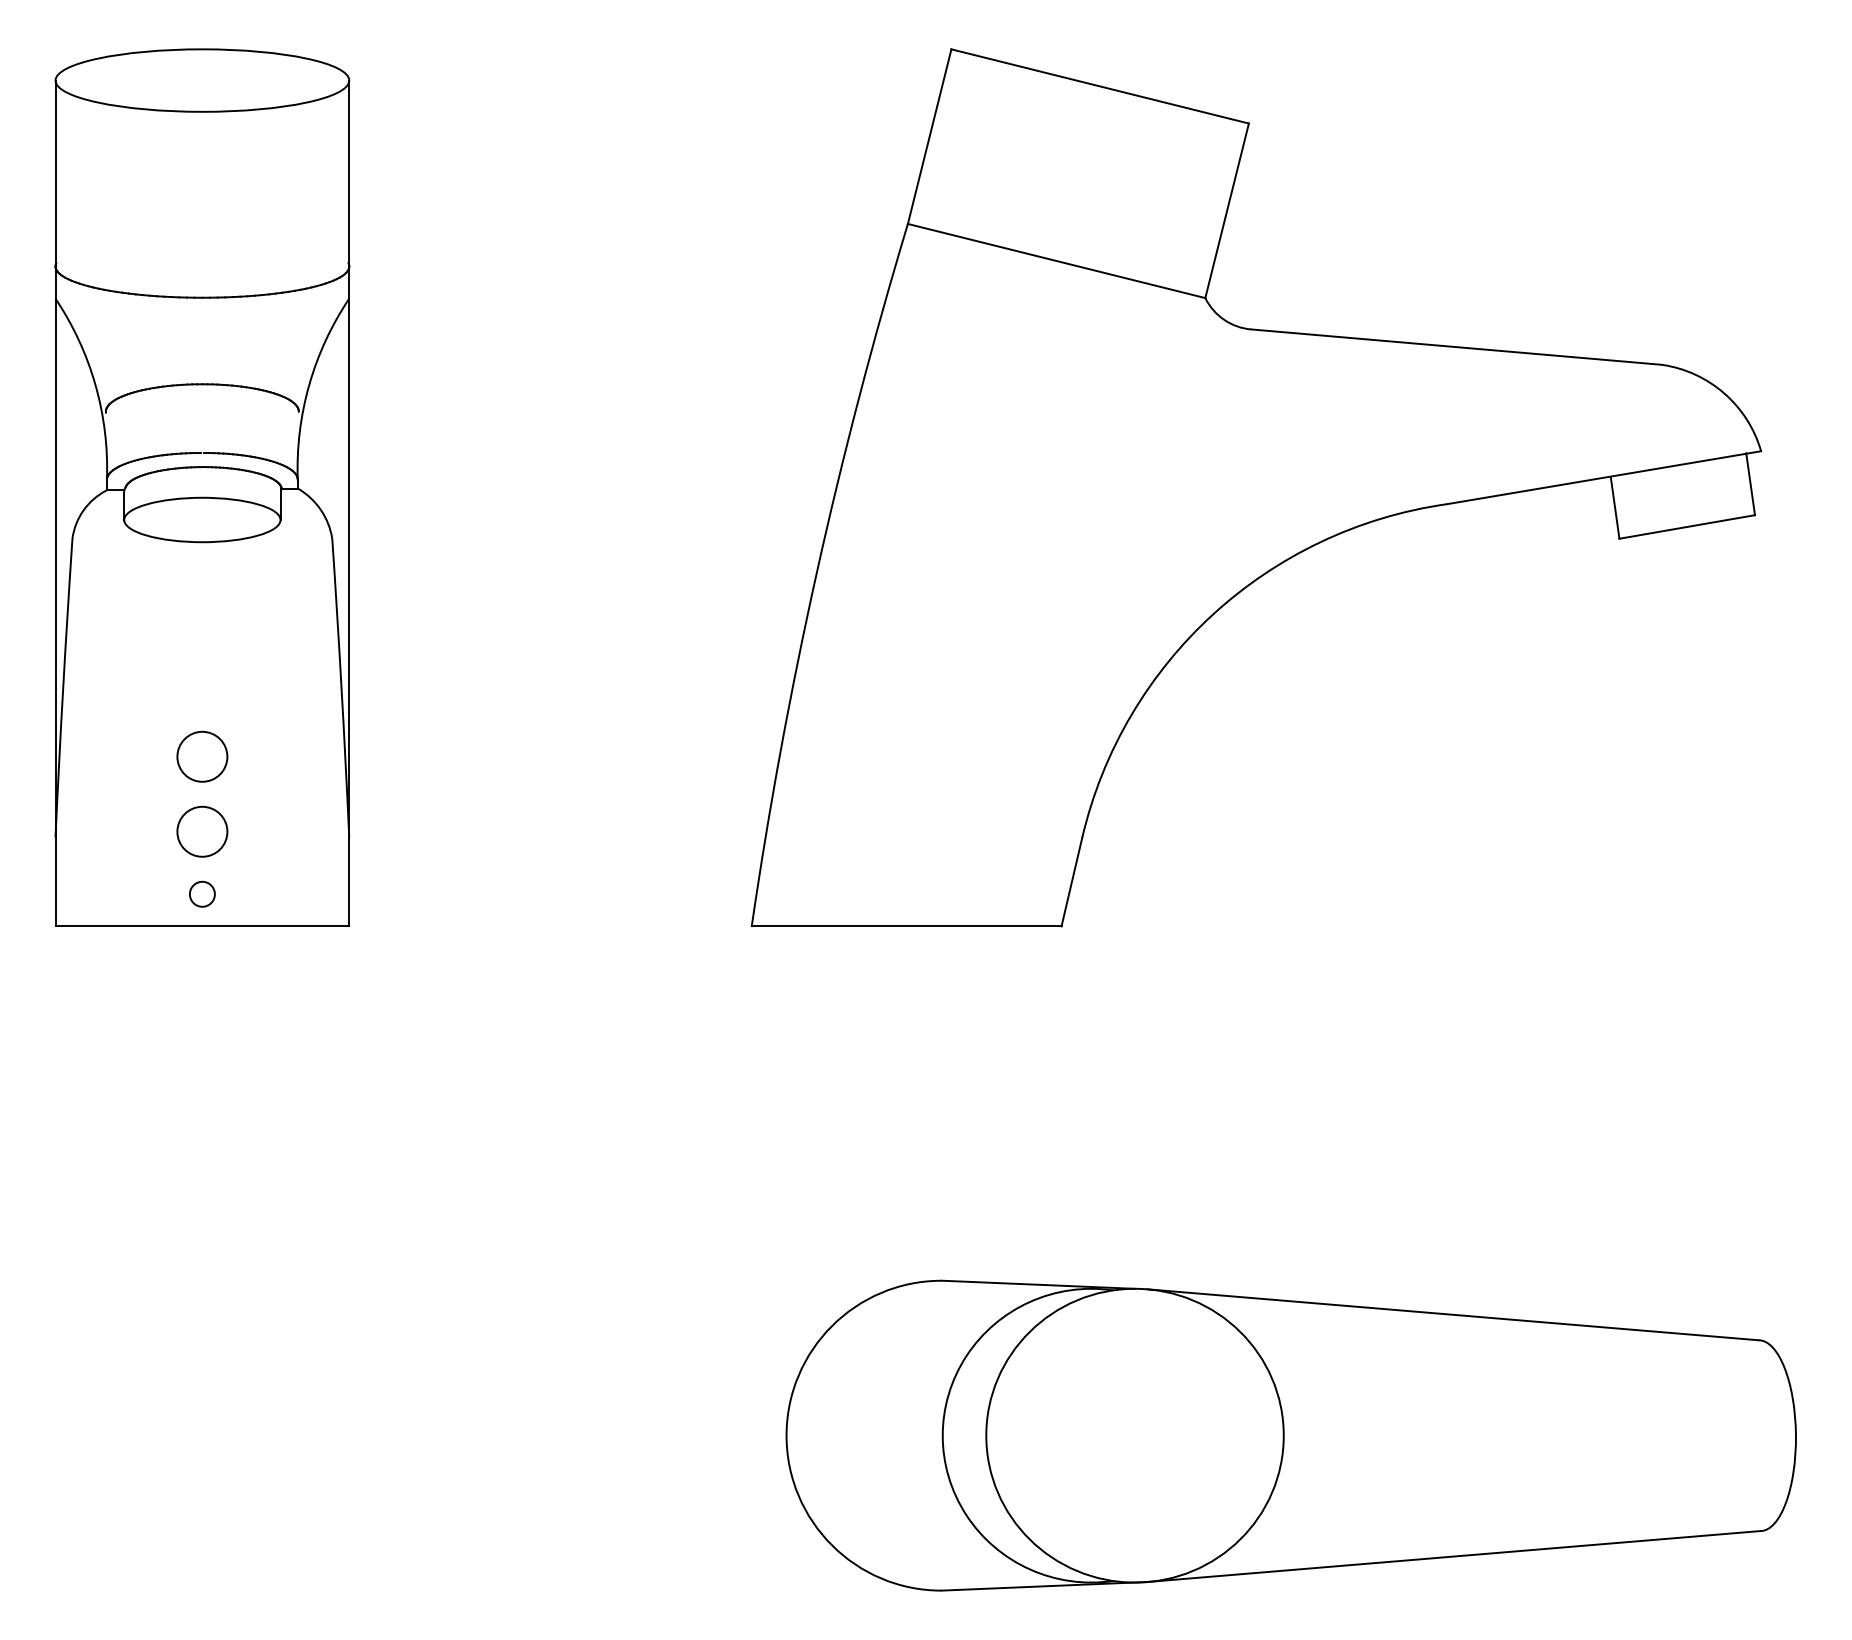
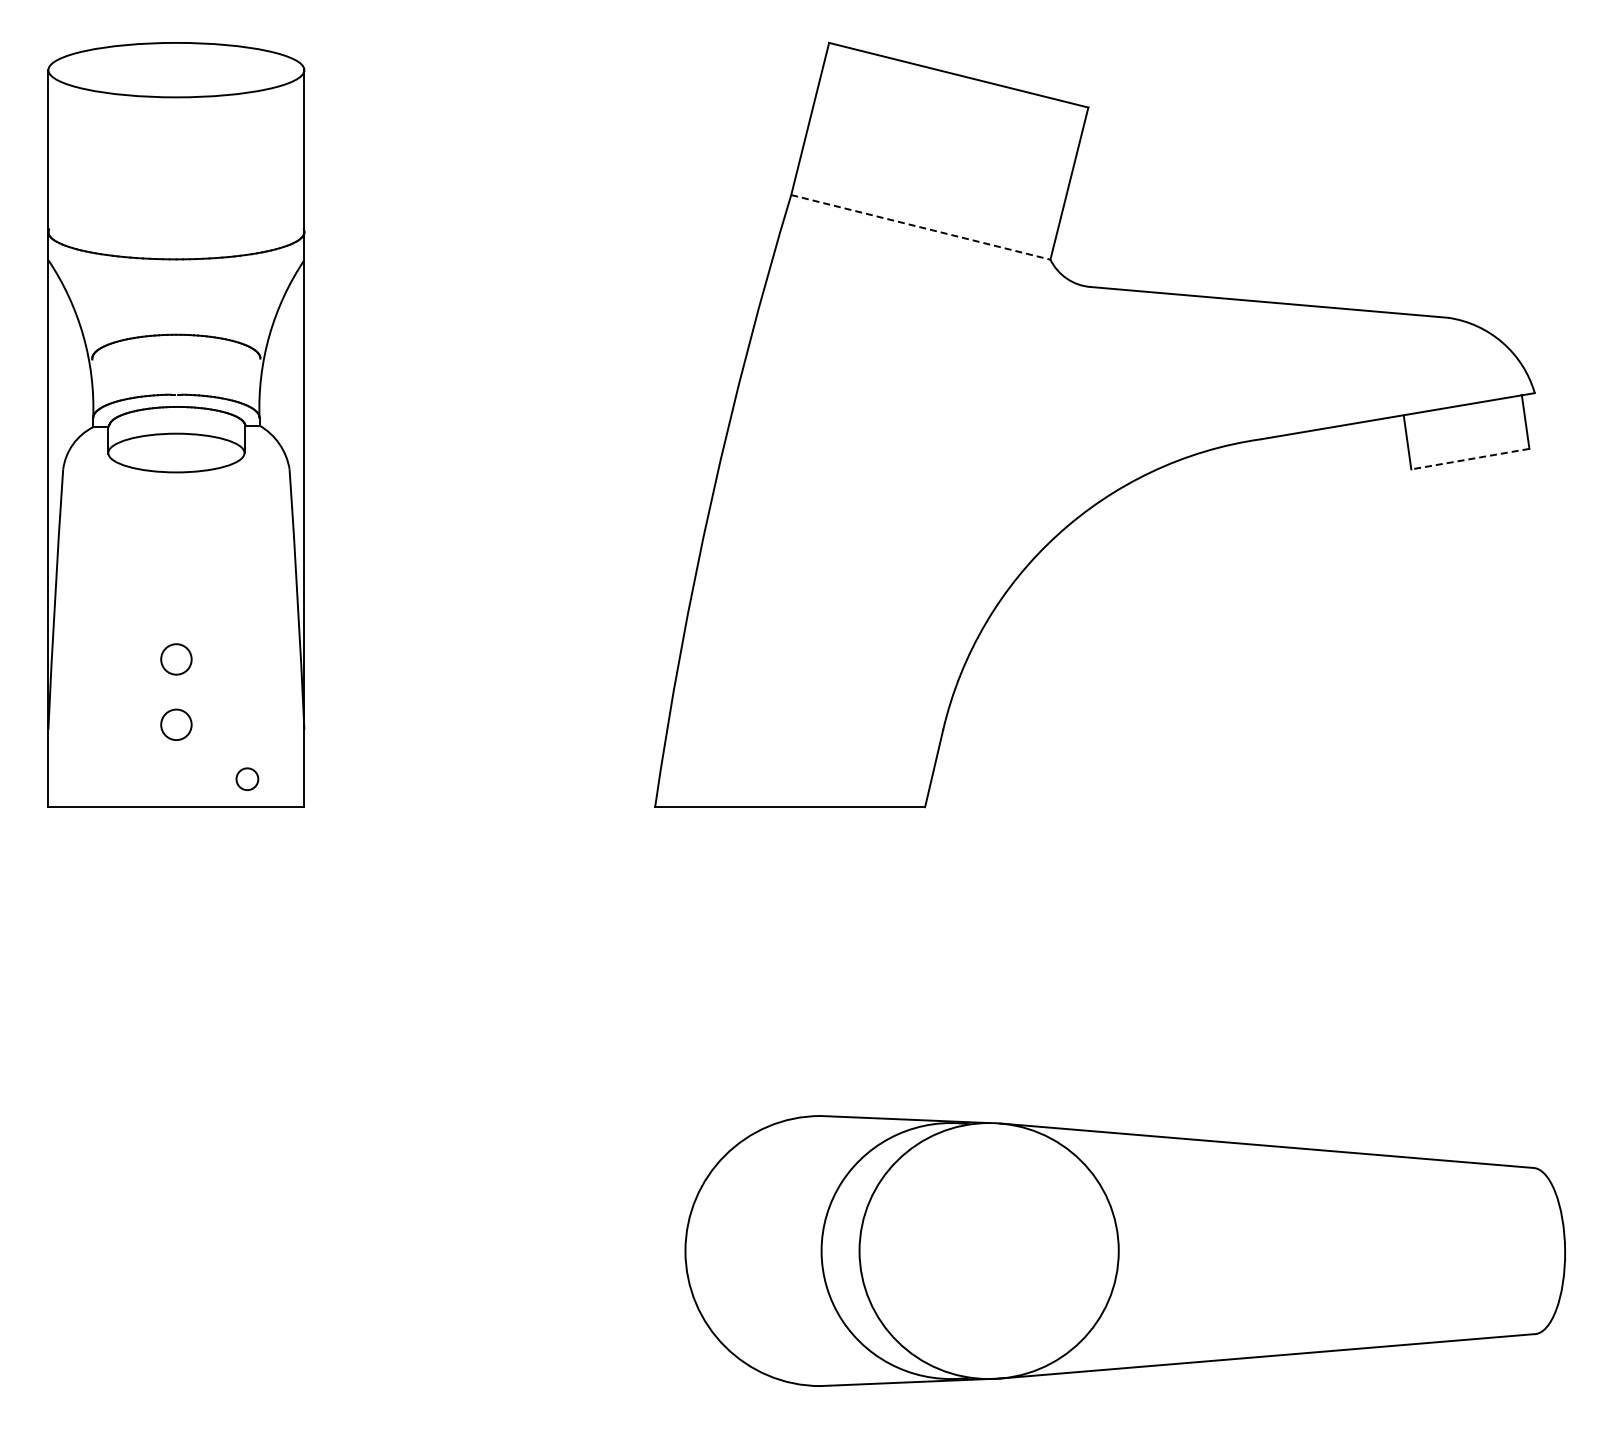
line: (1056, 261) -> (920, 227), solid -> dashed
line: (1687, 527) -> (1470, 459), solid -> dashed
circle: (202, 756) -> (176, 659), size x0.7
circle: (202, 831) -> (176, 724), size x0.7
circle: (202, 893) -> (247, 778), moved

